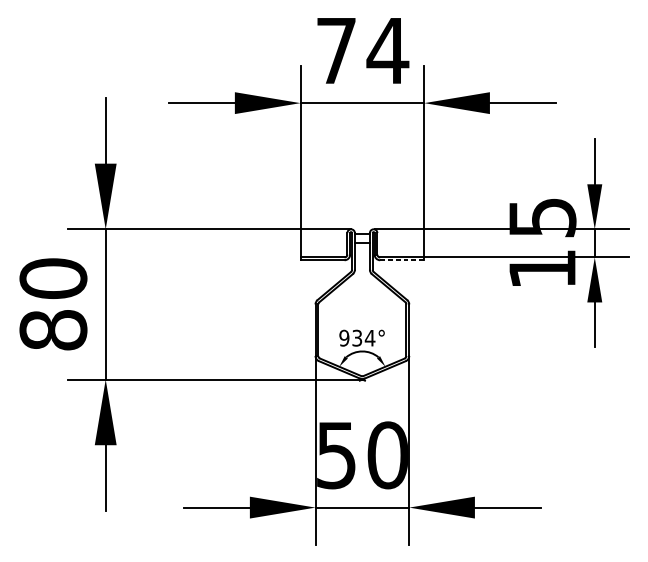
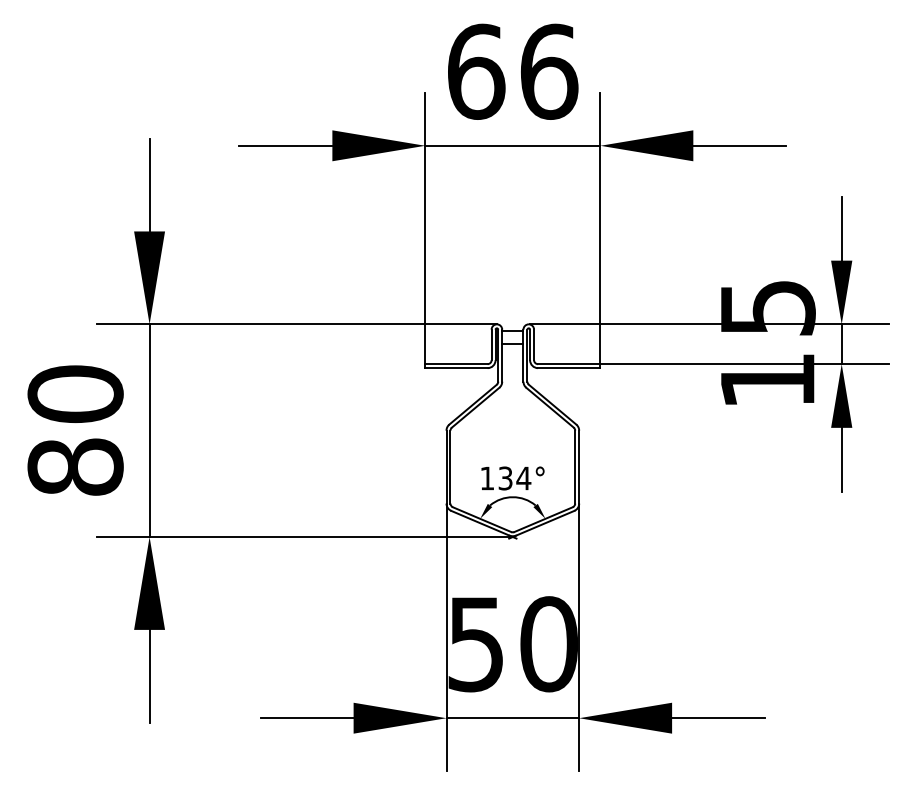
text: (362, 50) -> (513, 71), 74 -> 66
line: (402, 260) -> (569, 368), dashed -> solid
text: (344, 338) -> (487, 478), 934° -> 134°

